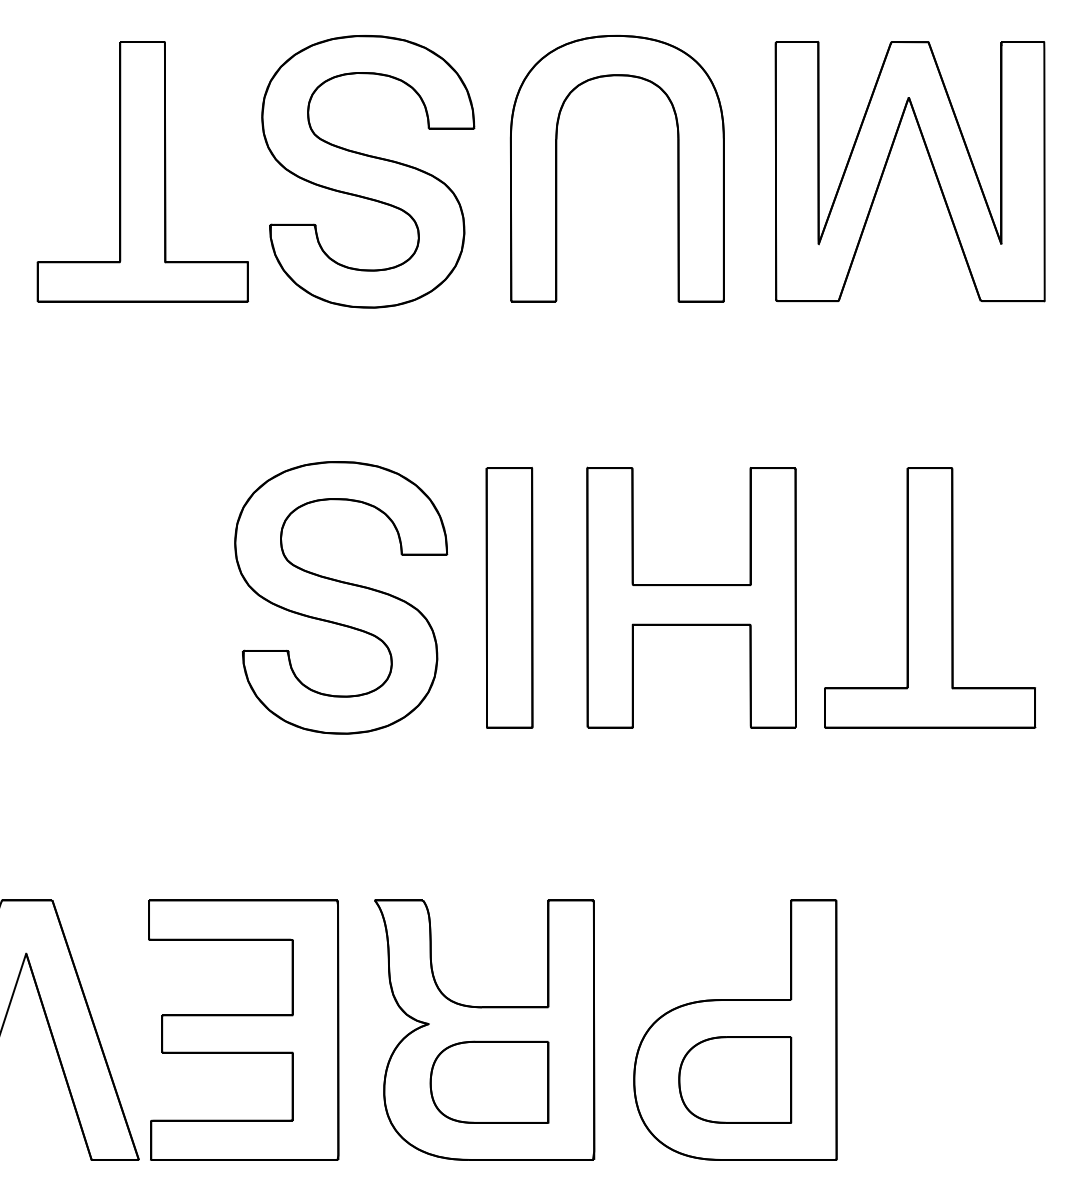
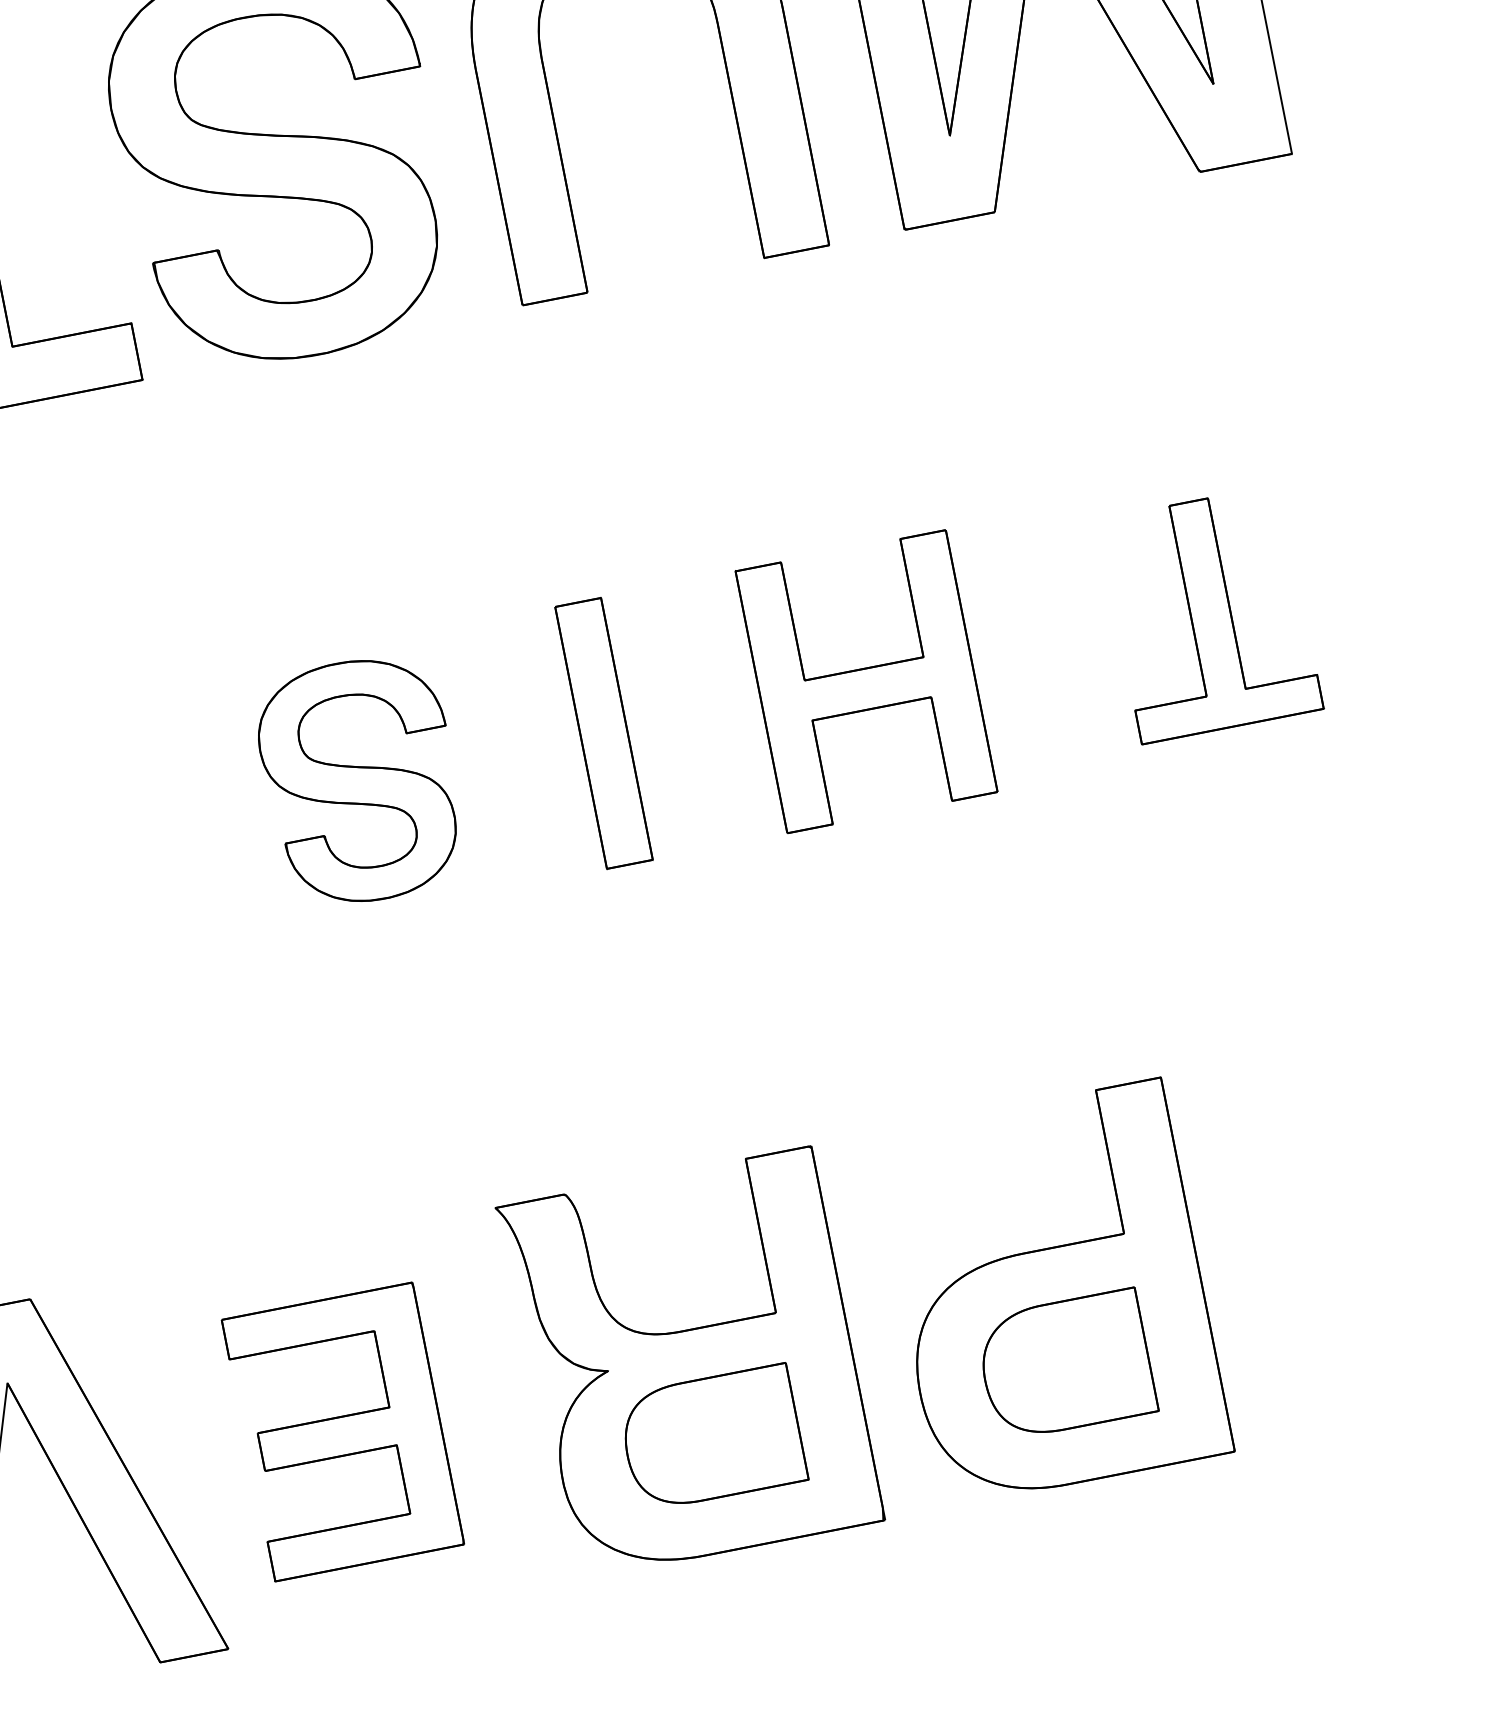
part: (341, 597) -> (361, 780), size x0.6
part: (509, 597) -> (603, 732), size x0.7
part: (691, 597) -> (866, 681), size x0.7
part: (930, 597) -> (1211, 613), size x0.6
part: (243, 1029) -> (342, 1431), size x0.7

